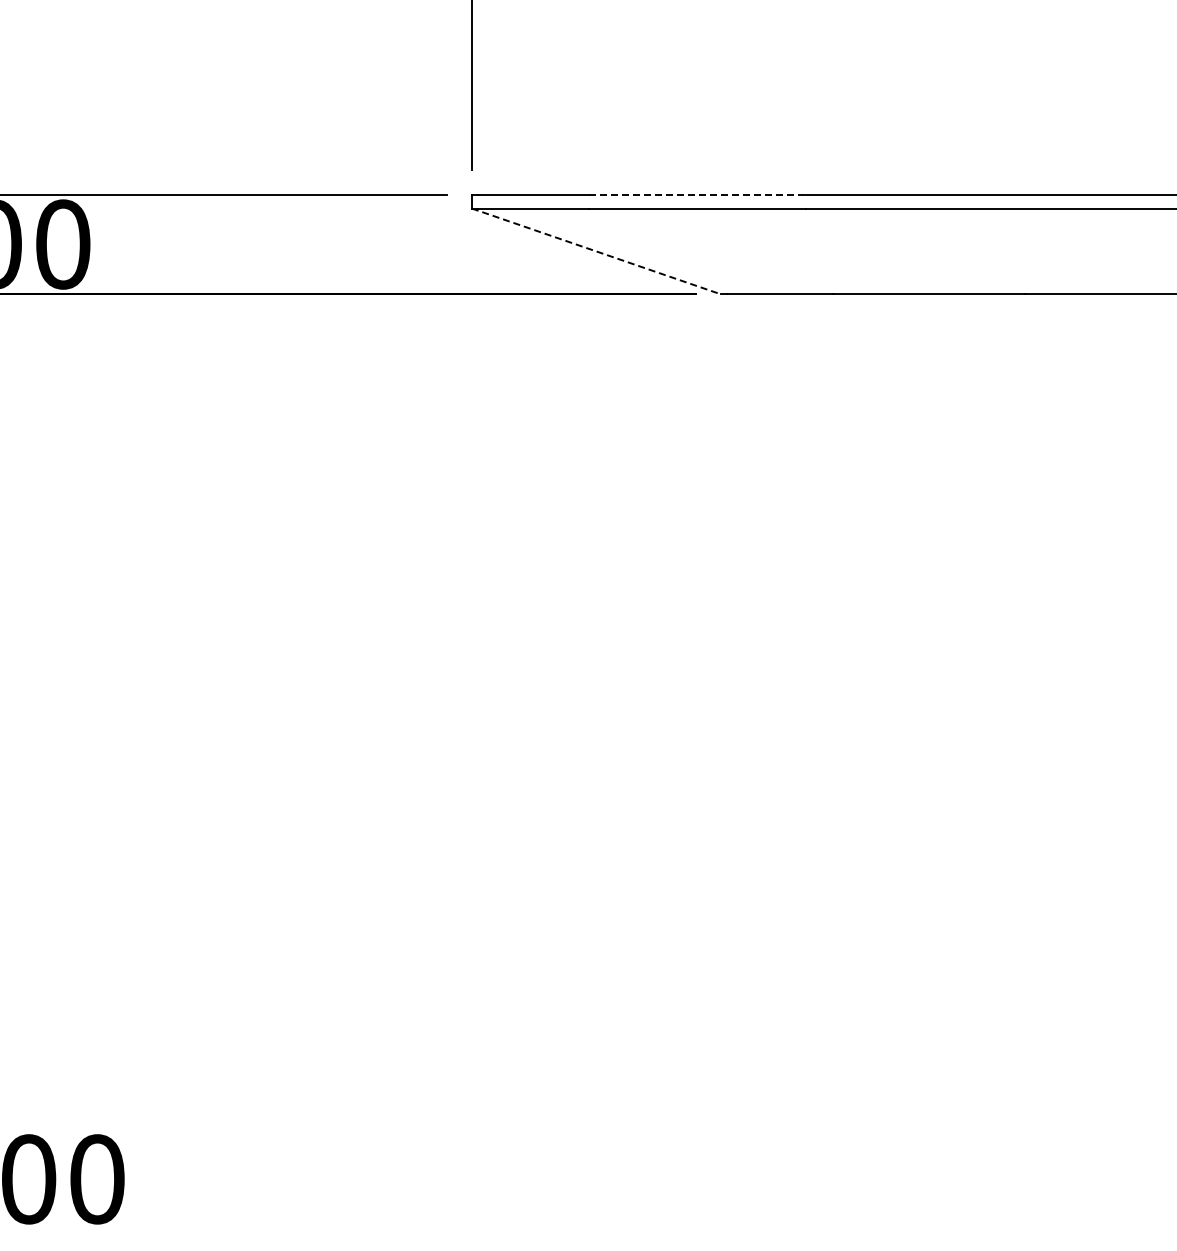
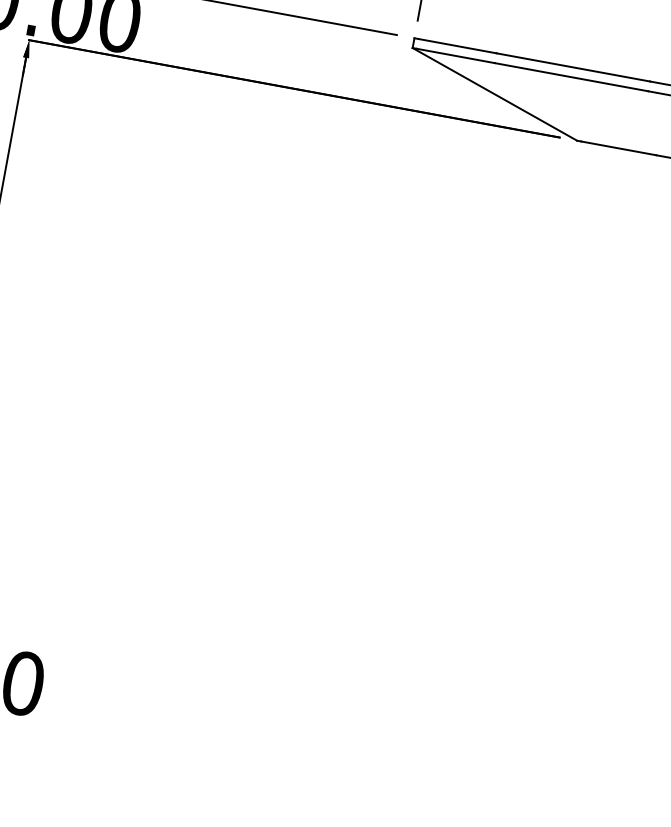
line: (697, 194) -> (573, 67), dashed -> solid
line: (596, 251) -> (494, 94), dashed -> solid

